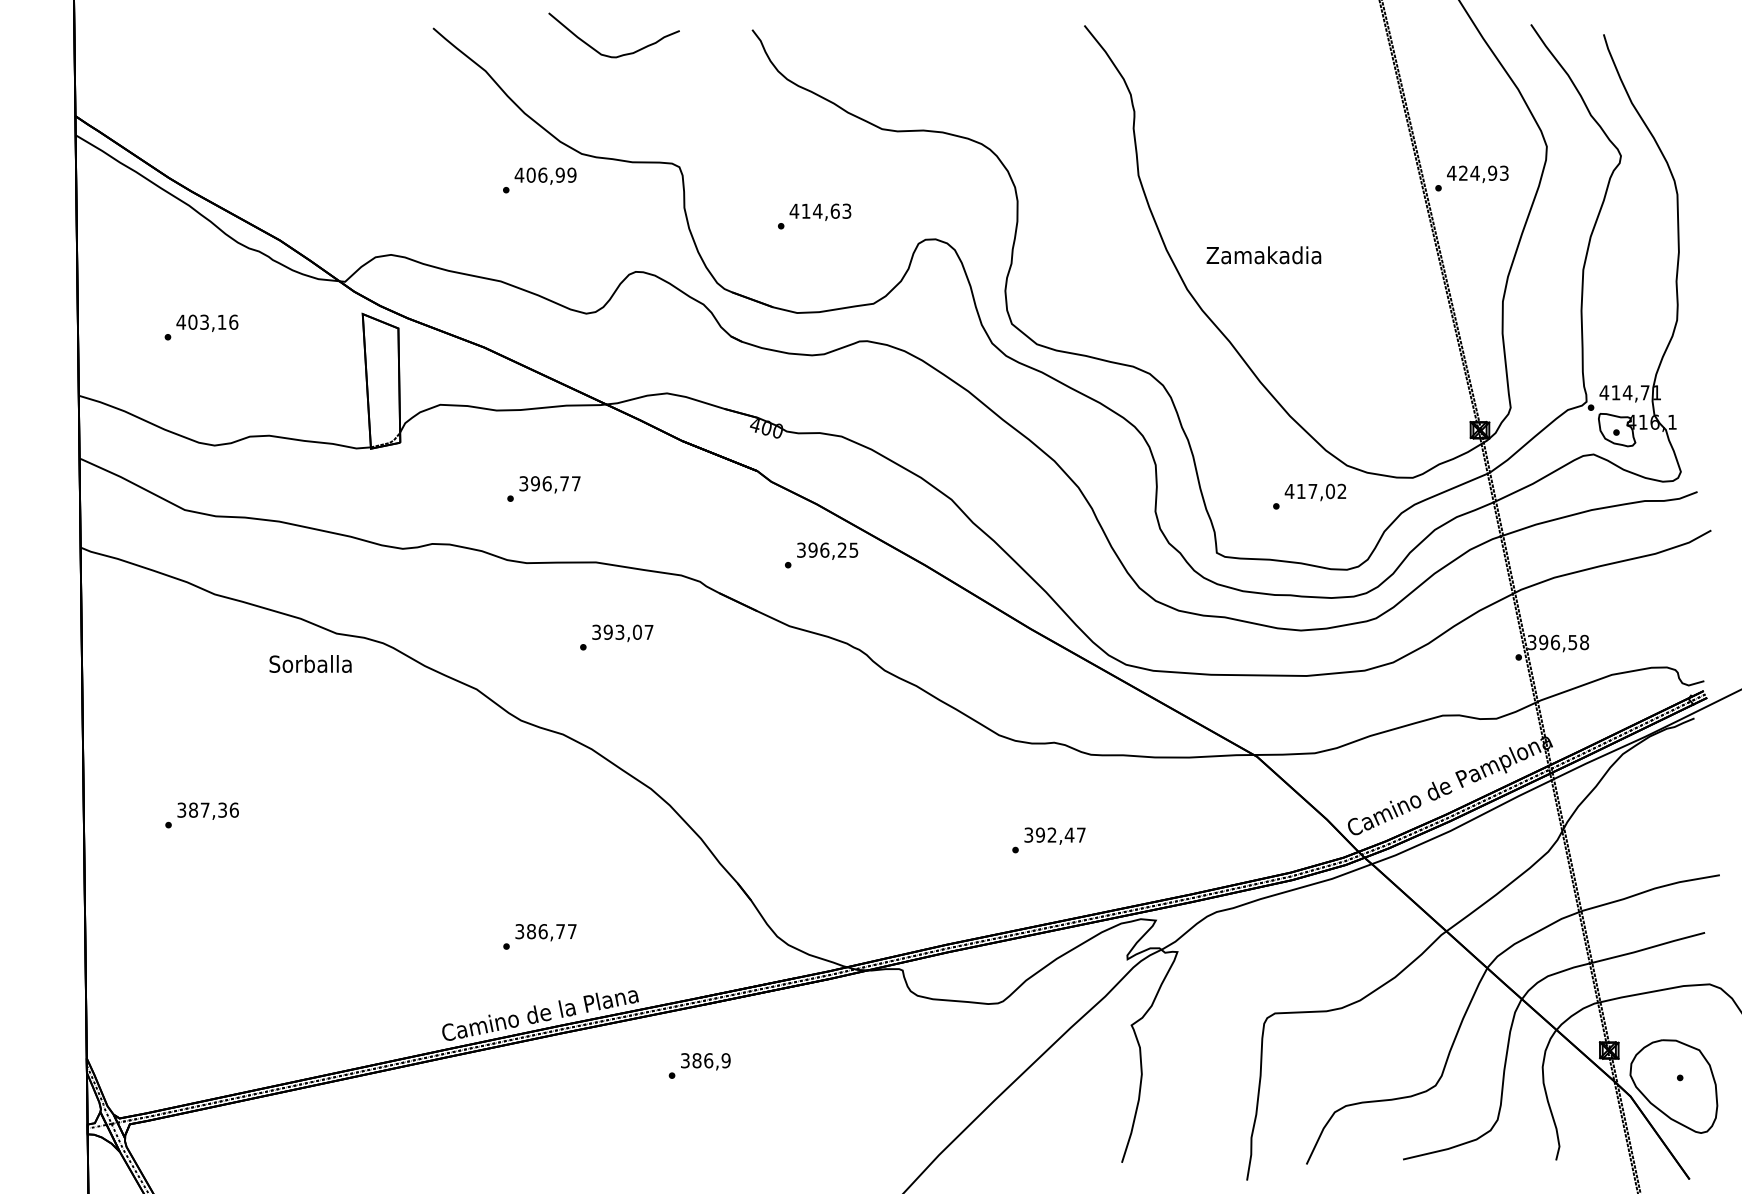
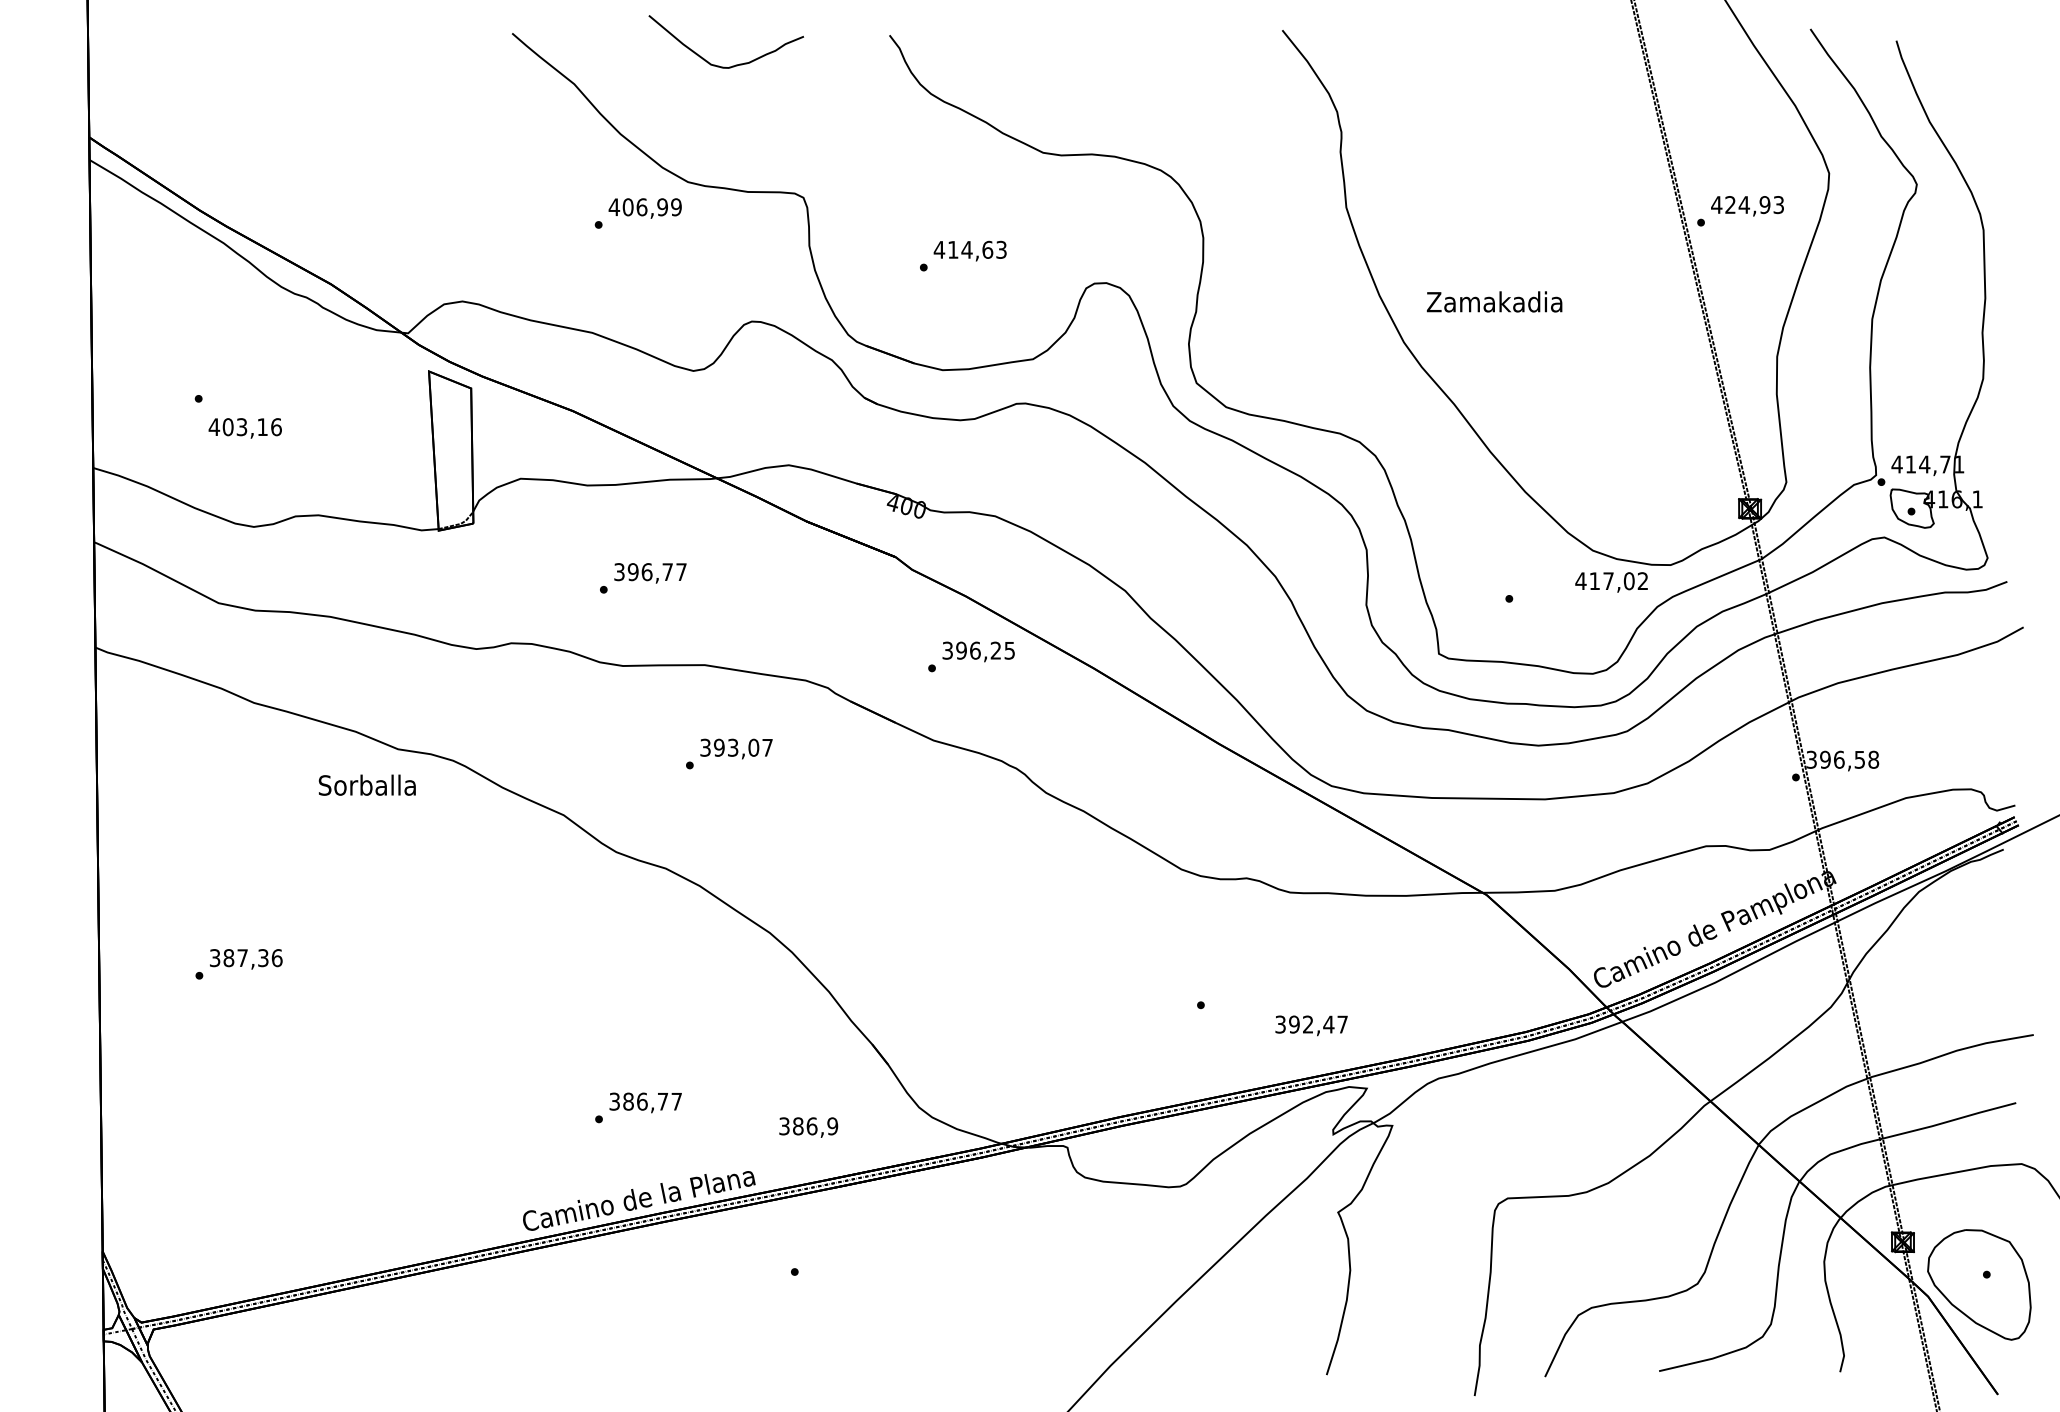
text: (206, 323) -> (244, 428), moved
text: (1315, 492) -> (1611, 582), moved
text: (1054, 835) -> (1311, 1025), moved
text: (705, 1061) -> (808, 1127), moved

